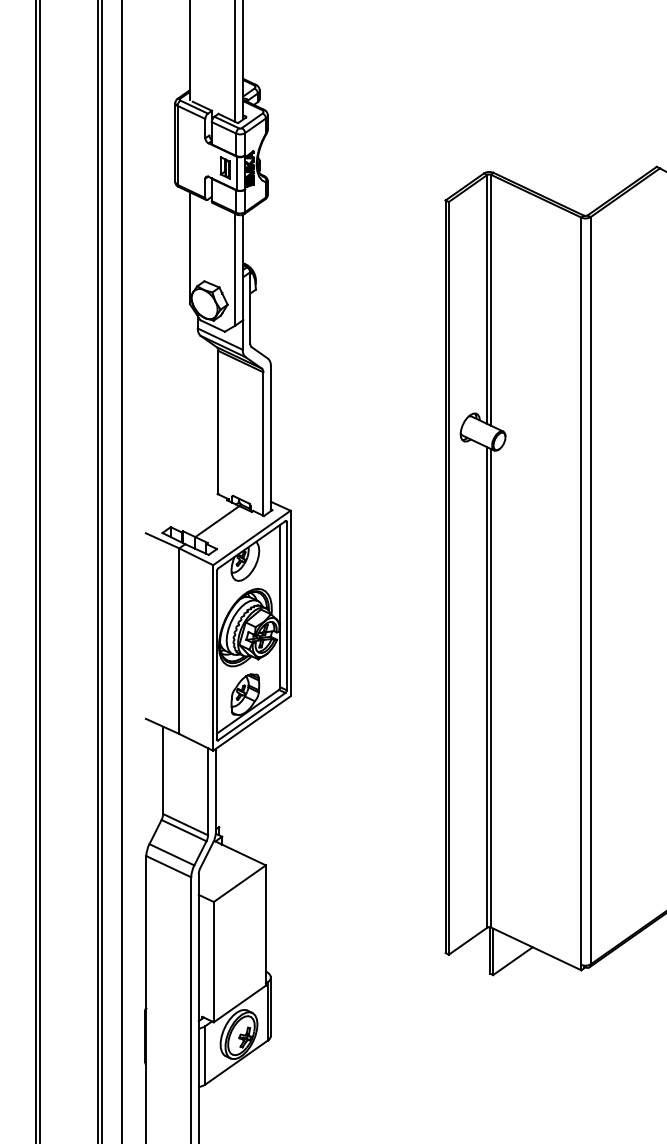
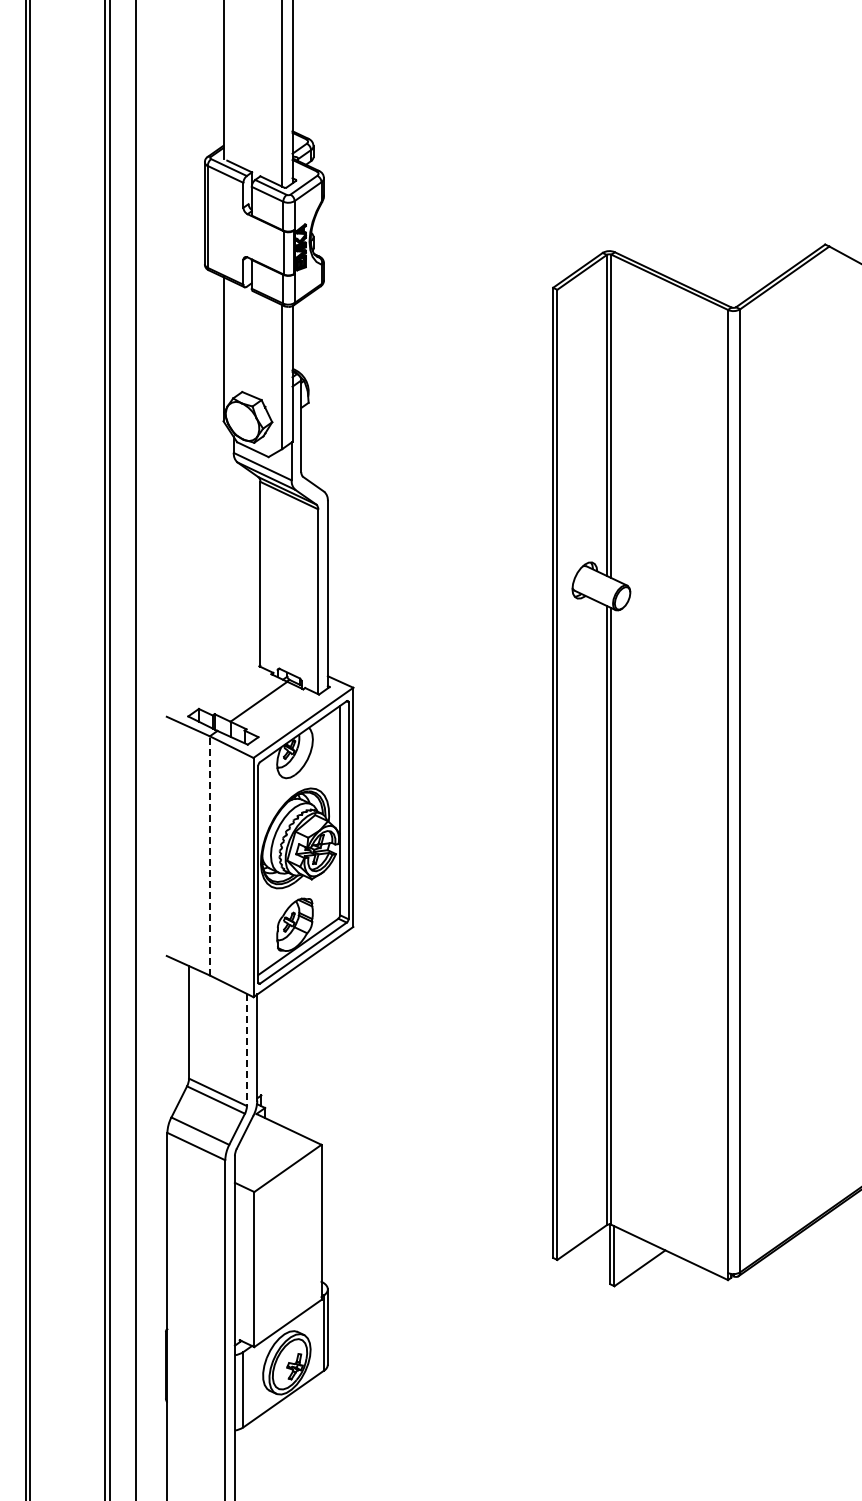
part: (224, 167) -> (268, 245), removed
line: (179, 640) -> (209, 855), solid -> dashed
line: (207, 792) -> (246, 1050), solid -> dashed

